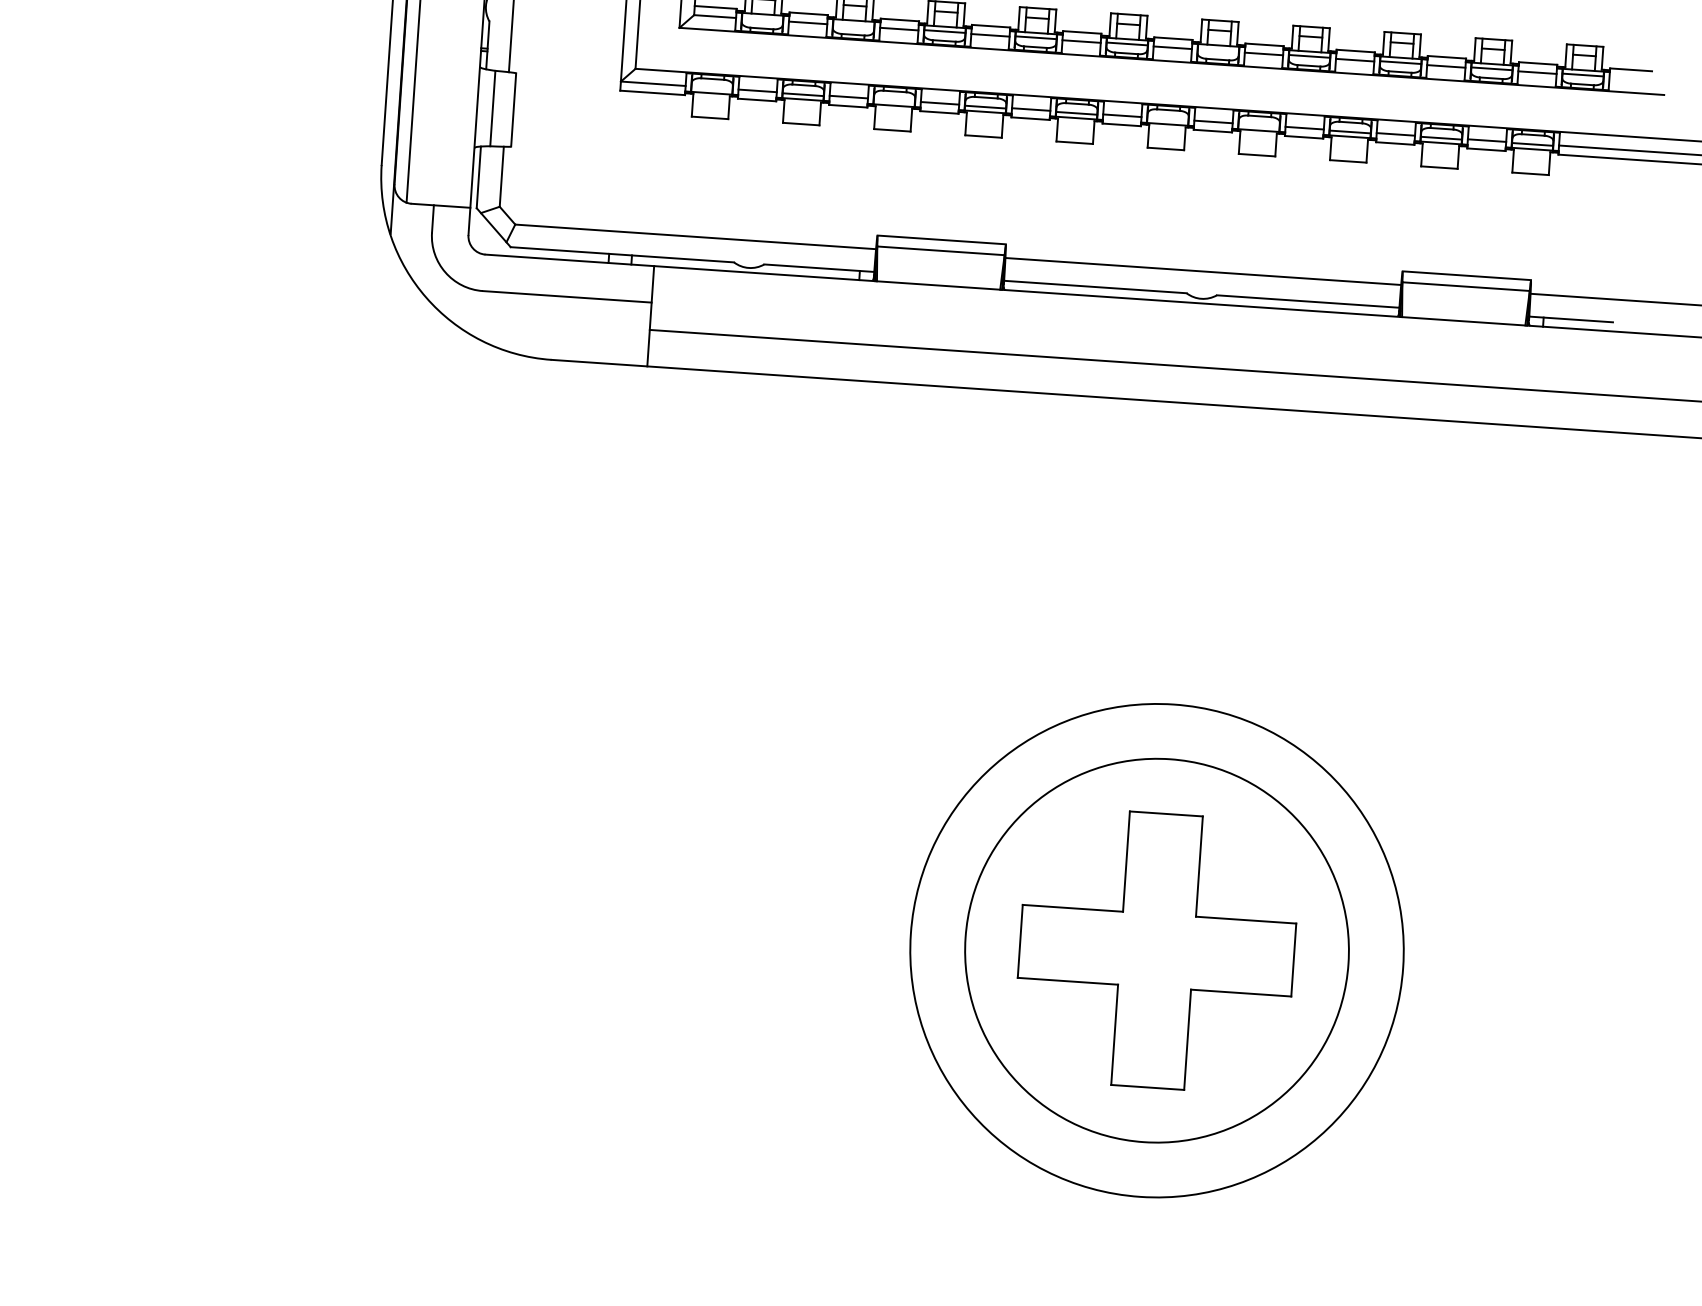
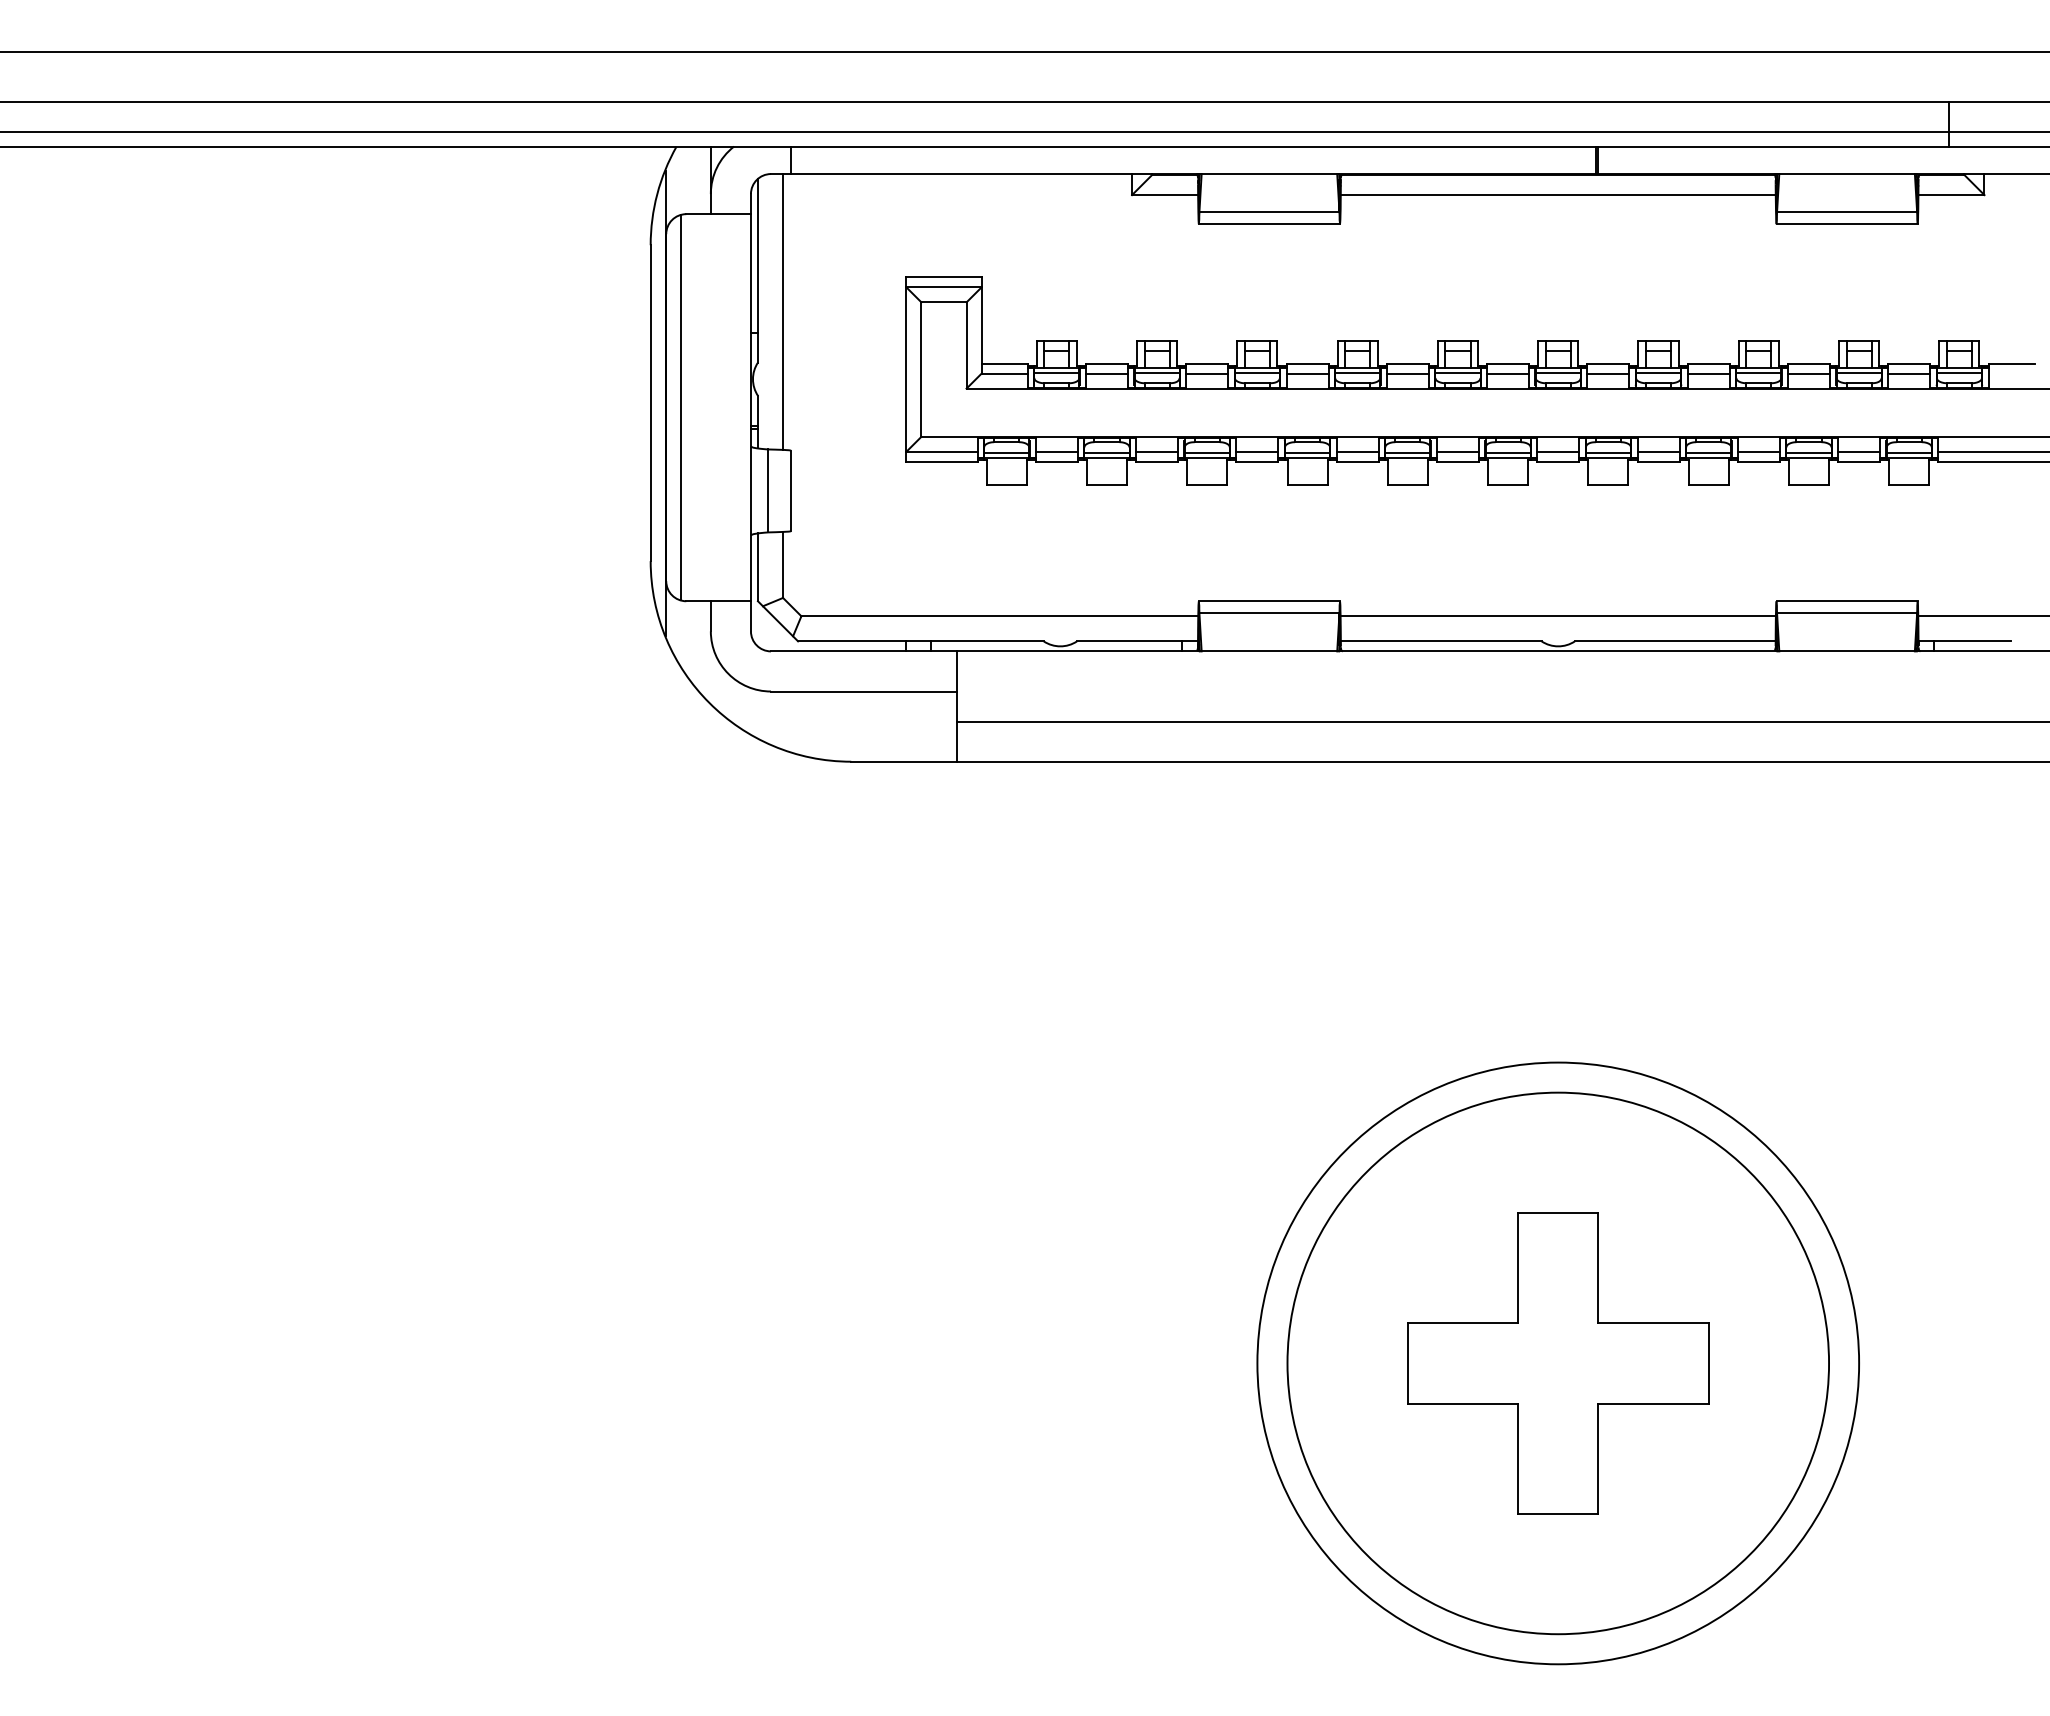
line: (762, 18) -> (1056, 372), added
line: (853, 24) -> (1156, 372), added
line: (1217, 49) -> (1557, 372), added
line: (711, 88) -> (1006, 452), added
line: (893, 100) -> (1206, 452), added
line: (1167, 119) -> (1507, 452), added
line: (1258, 125) -> (1607, 452), added
circle: (1157, 950) -> (1558, 1363), size x1.43

